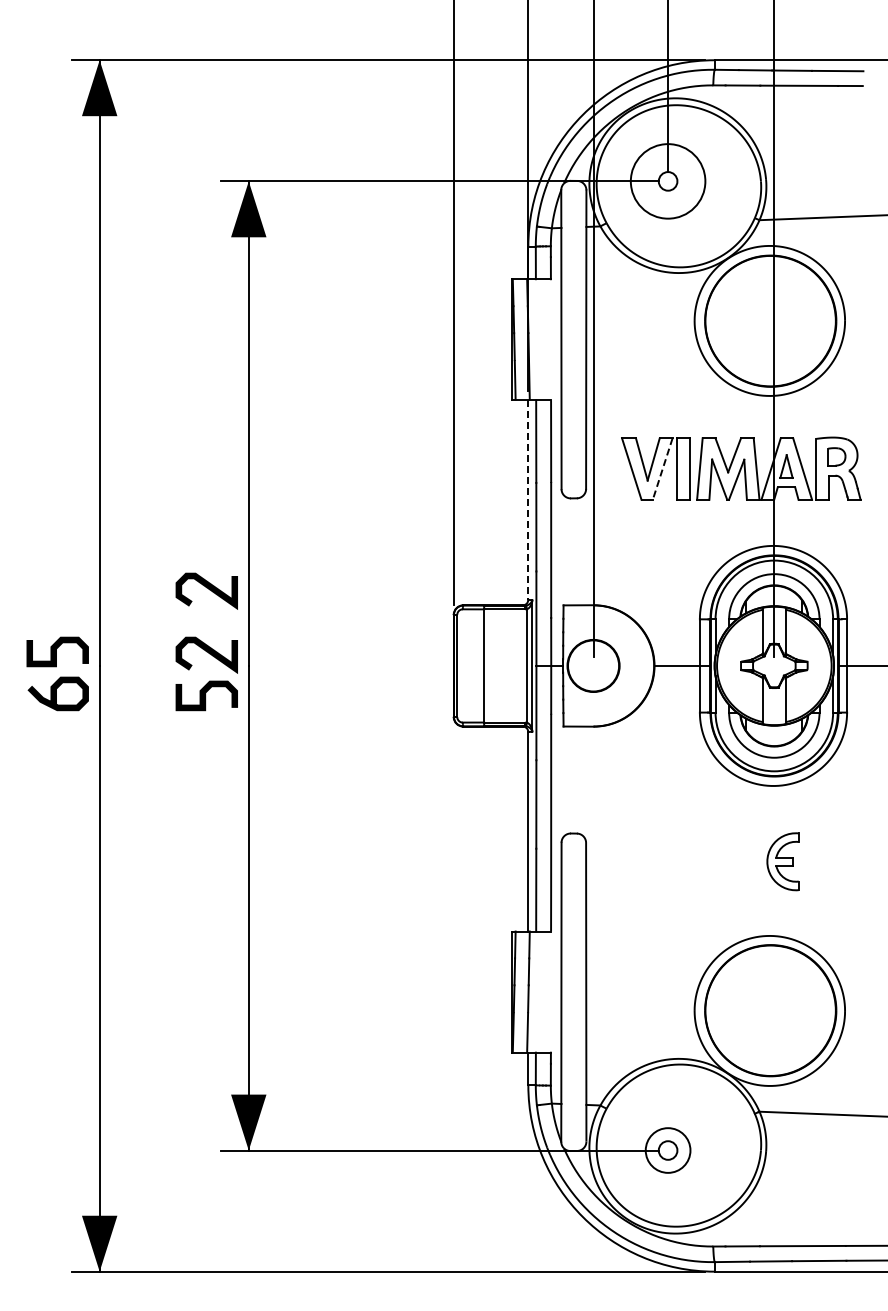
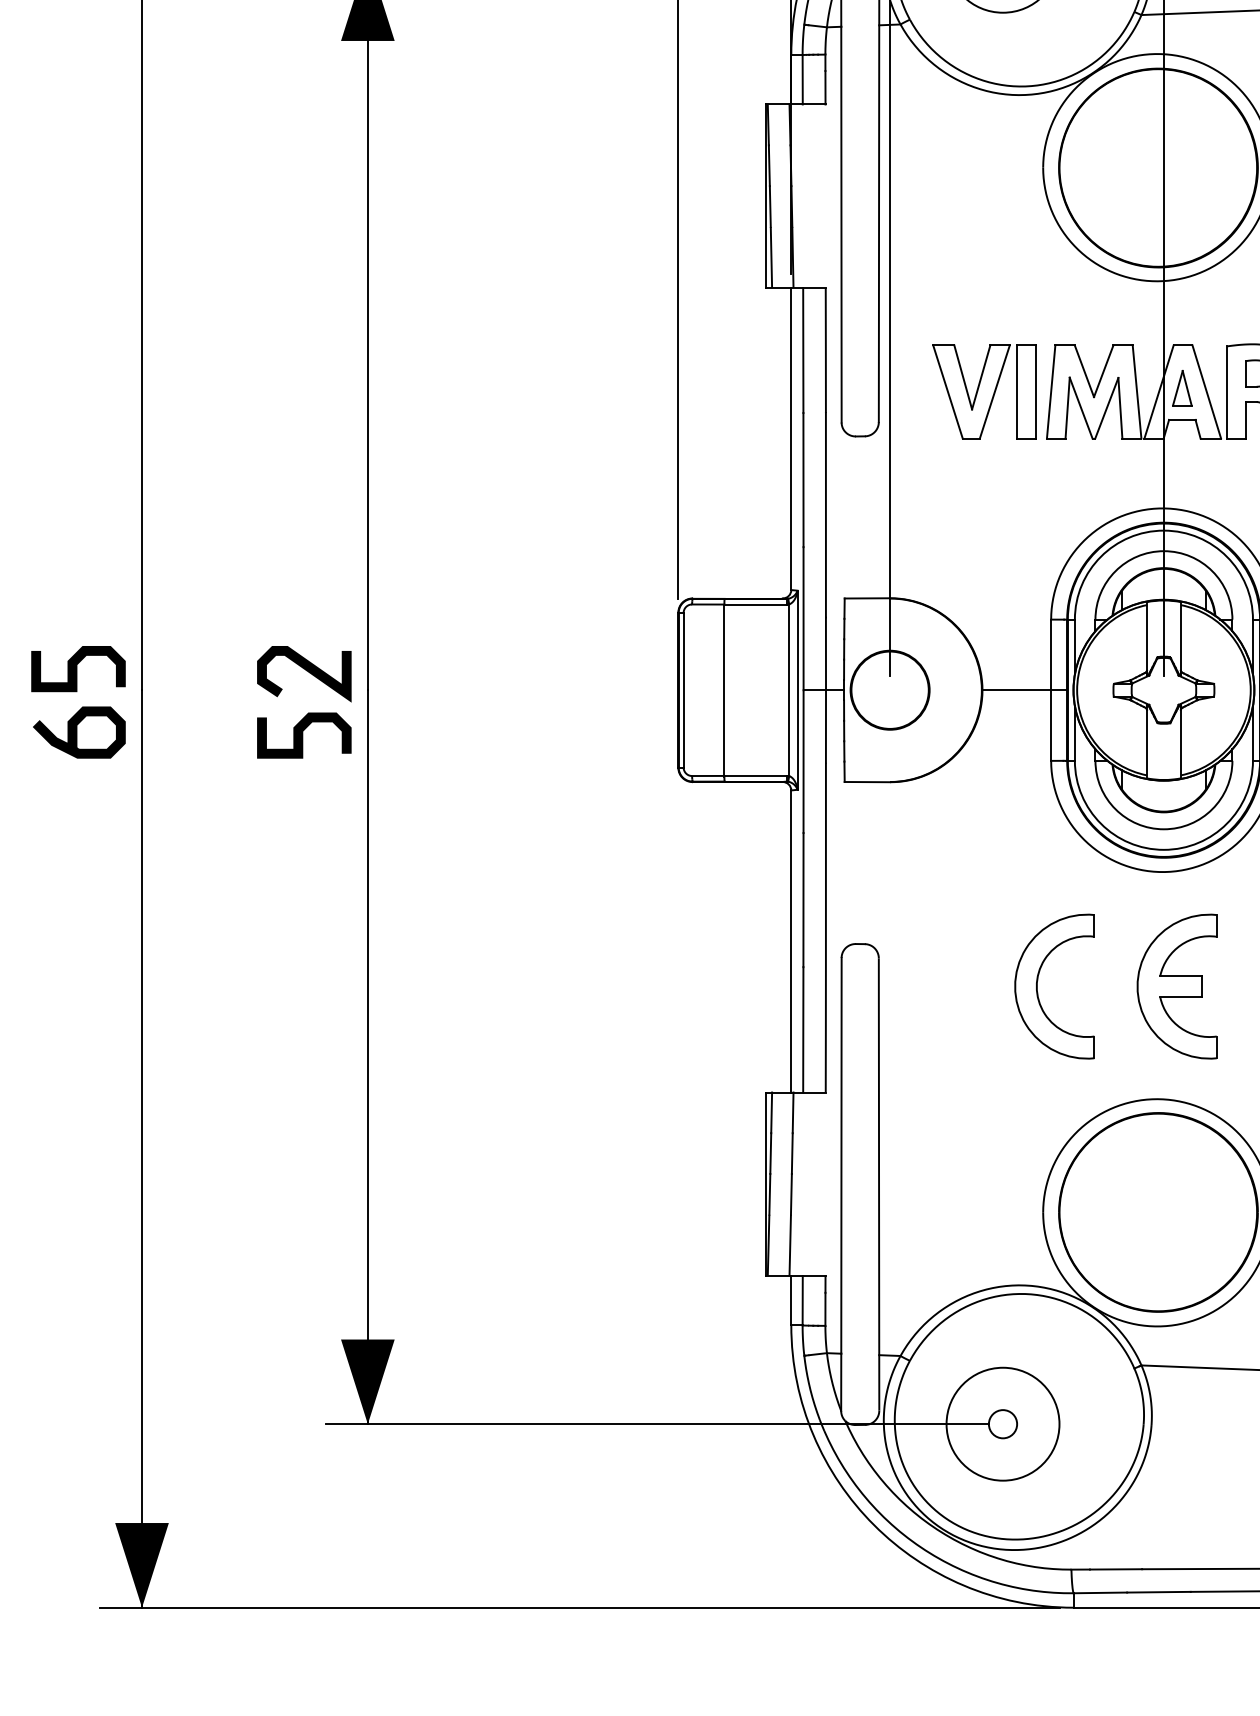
line: (662, 469) -> (994, 392), dashed -> solid
line: (528, 500) -> (791, 439), dashed -> solid
curve: (206, 588) -> (303, 572), removed
part: (691, 861) -> (1038, 986), added
part: (782, 861) -> (1176, 986), size x1.67
circle: (667, 1150) -> (1002, 1424), size x1.67

